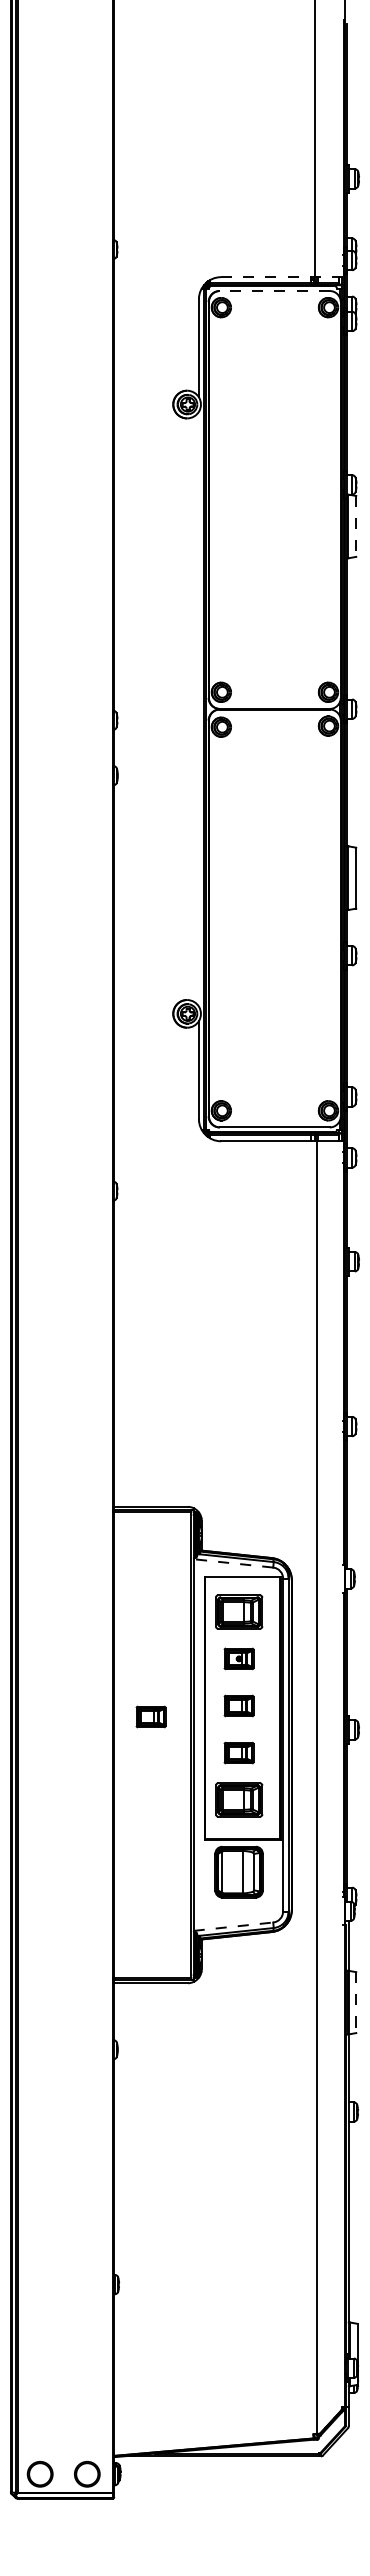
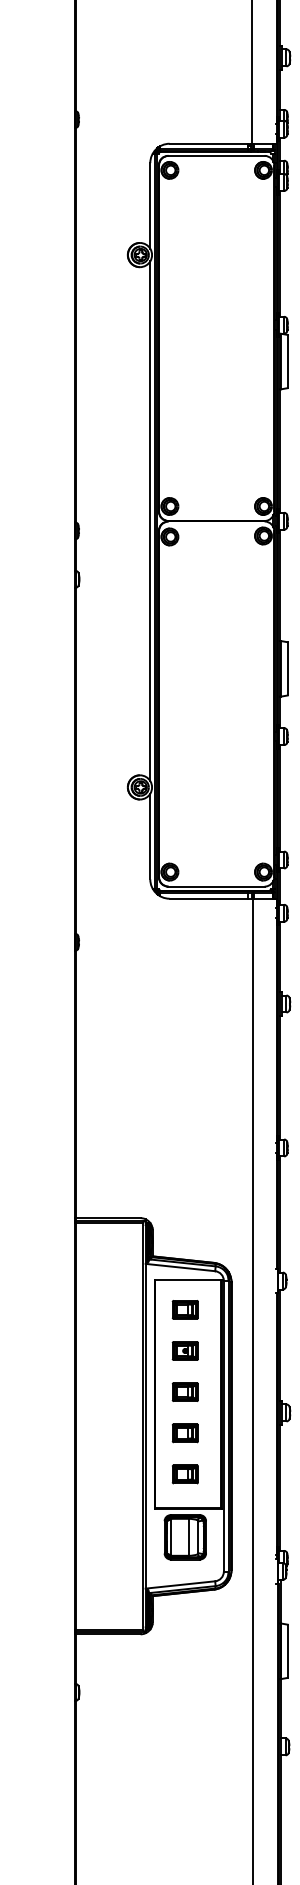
line: (282, 277) -> (223, 144), dashed -> solid
line: (274, 291) -> (216, 156), dashed -> solid
line: (356, 526) -> (287, 361), dashed -> solid
line: (198, 708) -> (149, 520), added
line: (233, 1563) -> (180, 1267), dashed -> solid
part: (238, 1611) -> (184, 1309), size x0.62
part: (150, 1716) -> (107, 1401), removed
part: (238, 1800) -> (184, 1474), size x0.62
line: (233, 1926) -> (180, 1584), dashed -> solid
line: (356, 2003) -> (287, 1652), dashed -> solid

